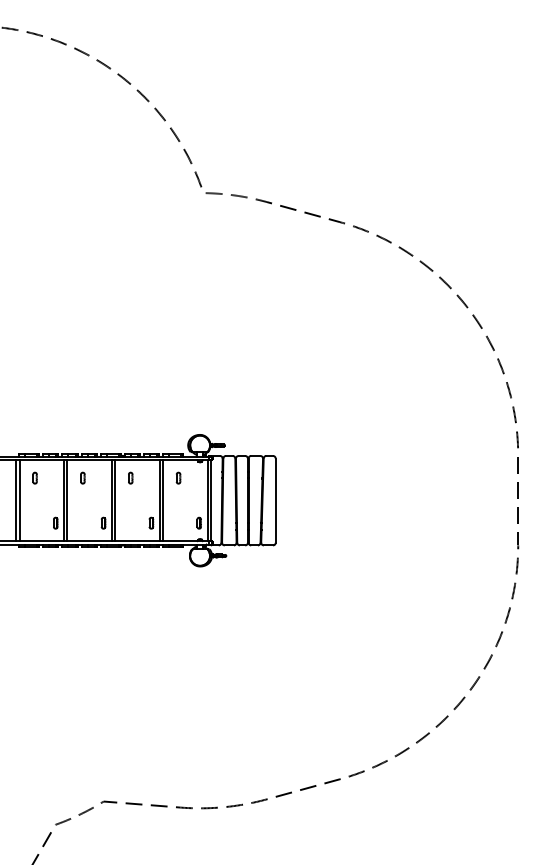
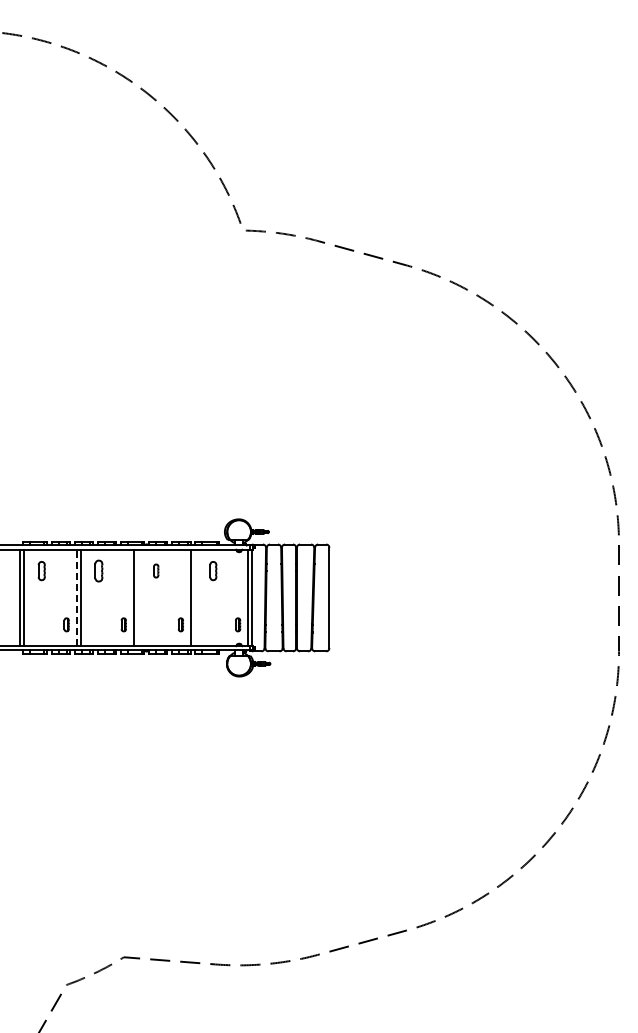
part: (35, 477) -> (42, 570), size x1.4
part: (83, 477) -> (99, 570), size x1.6
part: (178, 477) -> (213, 570), size x1.4
line: (63, 500) -> (76, 597), solid -> dashed
line: (115, 500) -> (137, 597), removed
line: (162, 500) -> (194, 597), removed

